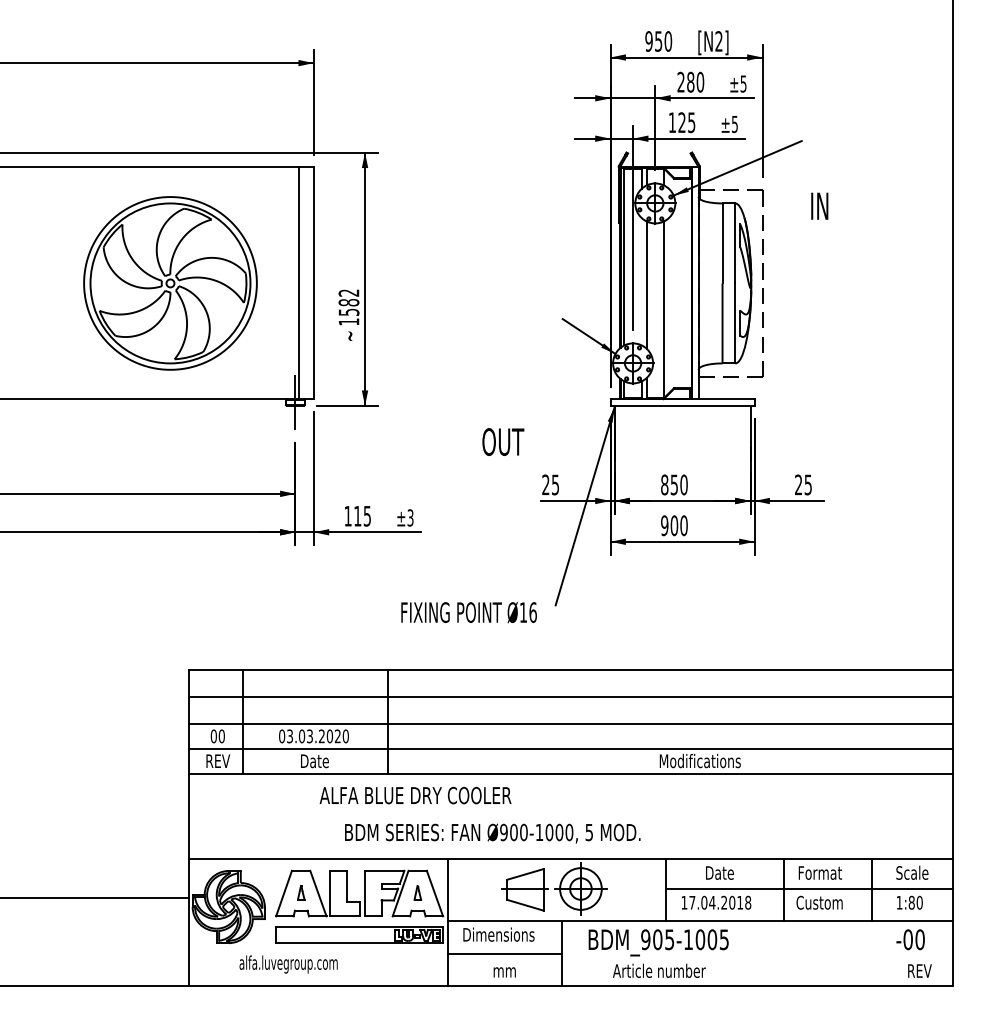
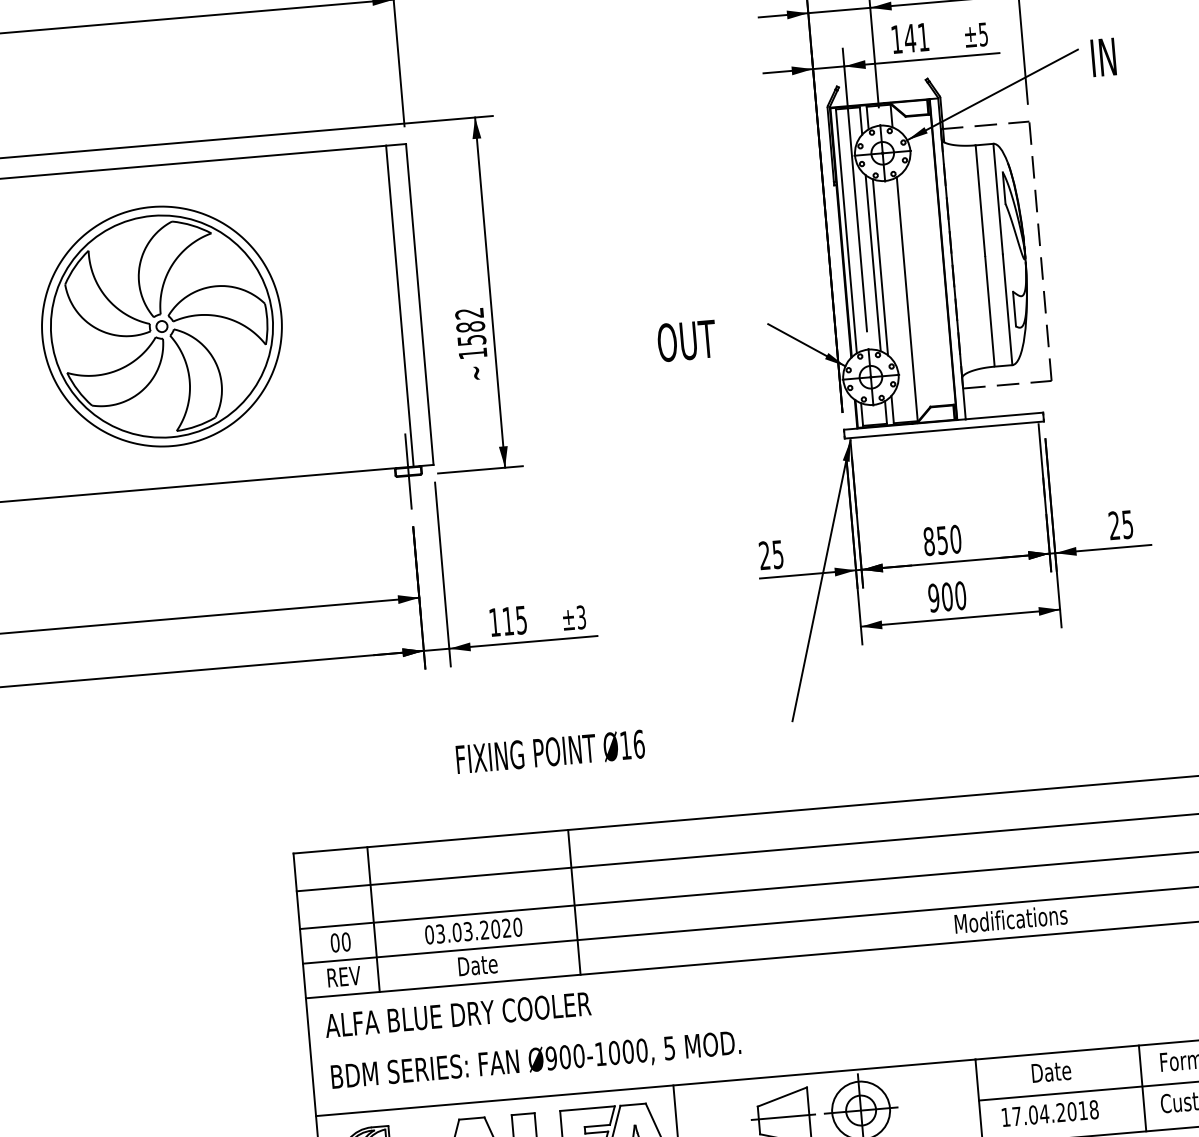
text: (686, 122) -> (916, 37), 125 -> 141
text: (819, 205) -> (1103, 56), moved
line: (641, 281) -> (872, 262), added
part: (170, 283) -> (161, 326), moved
text: (503, 441) -> (687, 340), moved
text: (468, 612) -> (549, 751), moved
text: (415, 795) -> (457, 1014), moved
text: (492, 833) -> (535, 1061), moved

